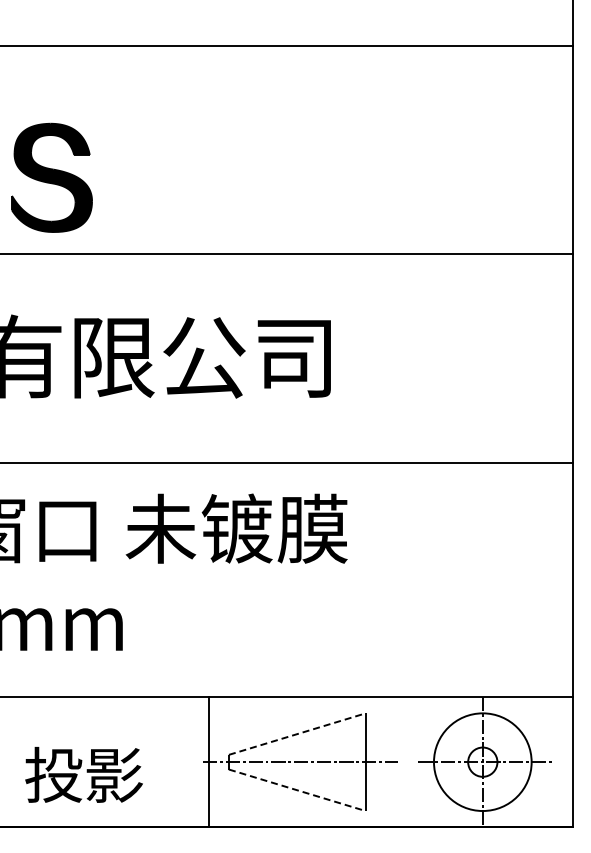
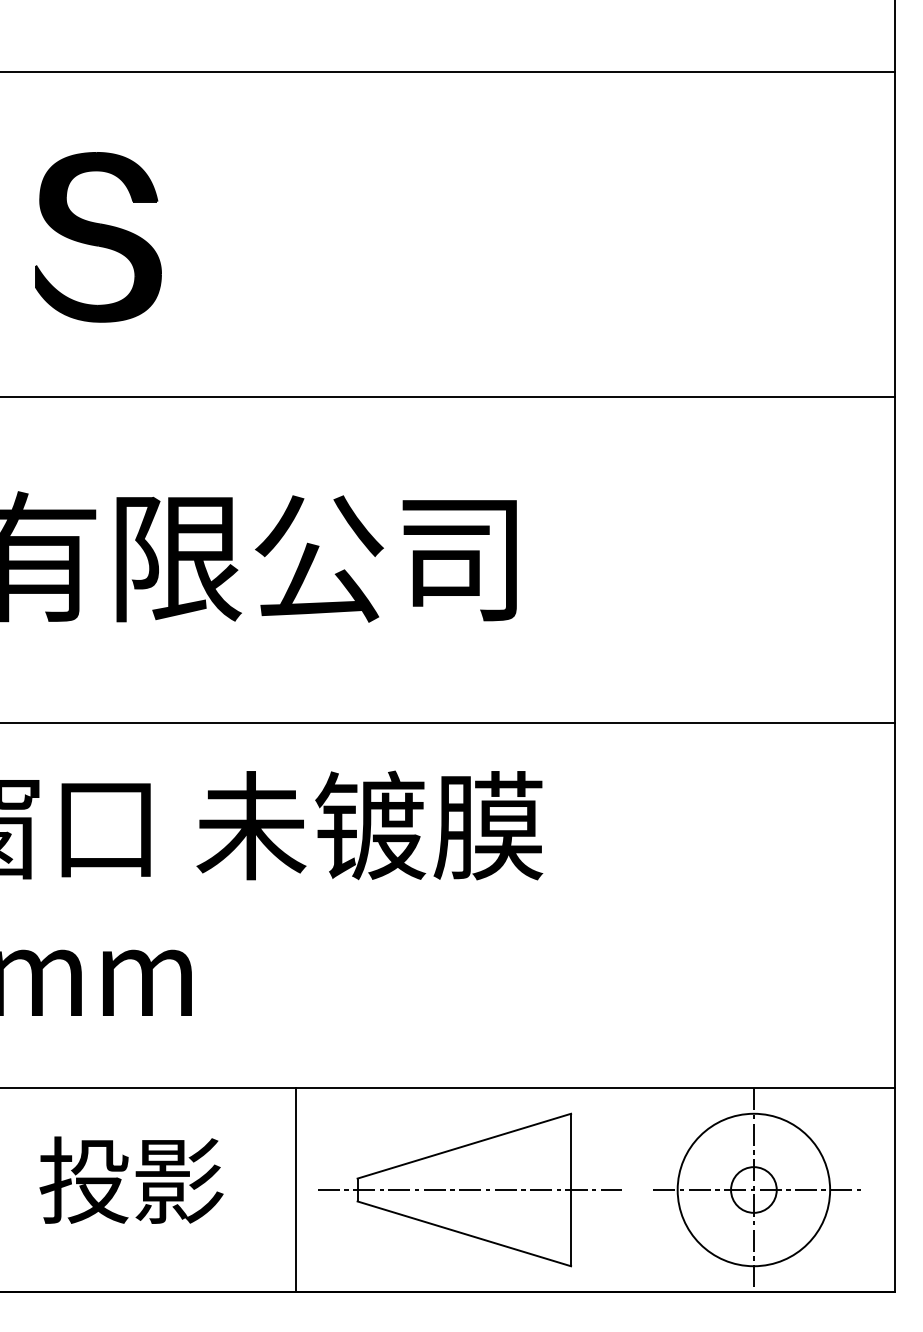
part: (51, 177) -> (97, 236), moved
line: (297, 733) -> (464, 1145), dashed -> solid
line: (208, 761) -> (296, 1188), moved
text: (83, 774) -> (130, 1179), moved
line: (297, 790) -> (464, 1234), dashed -> solid

